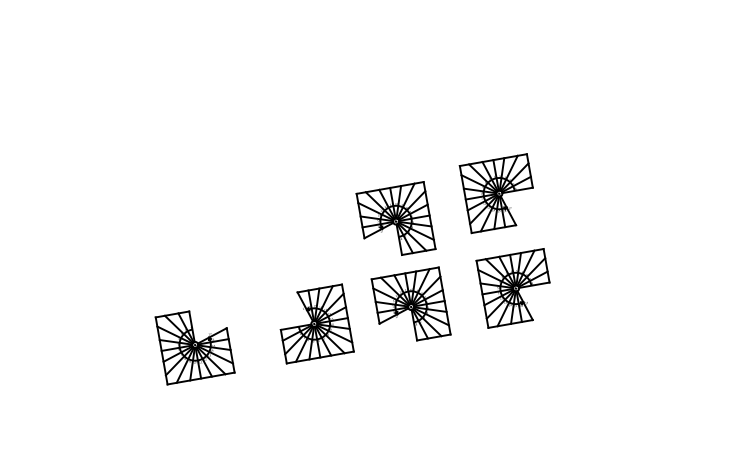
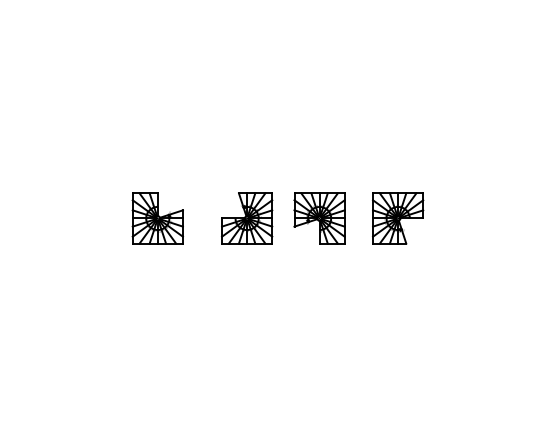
part: (499, 193) -> (398, 147), removed
part: (395, 221) -> (319, 154), removed

